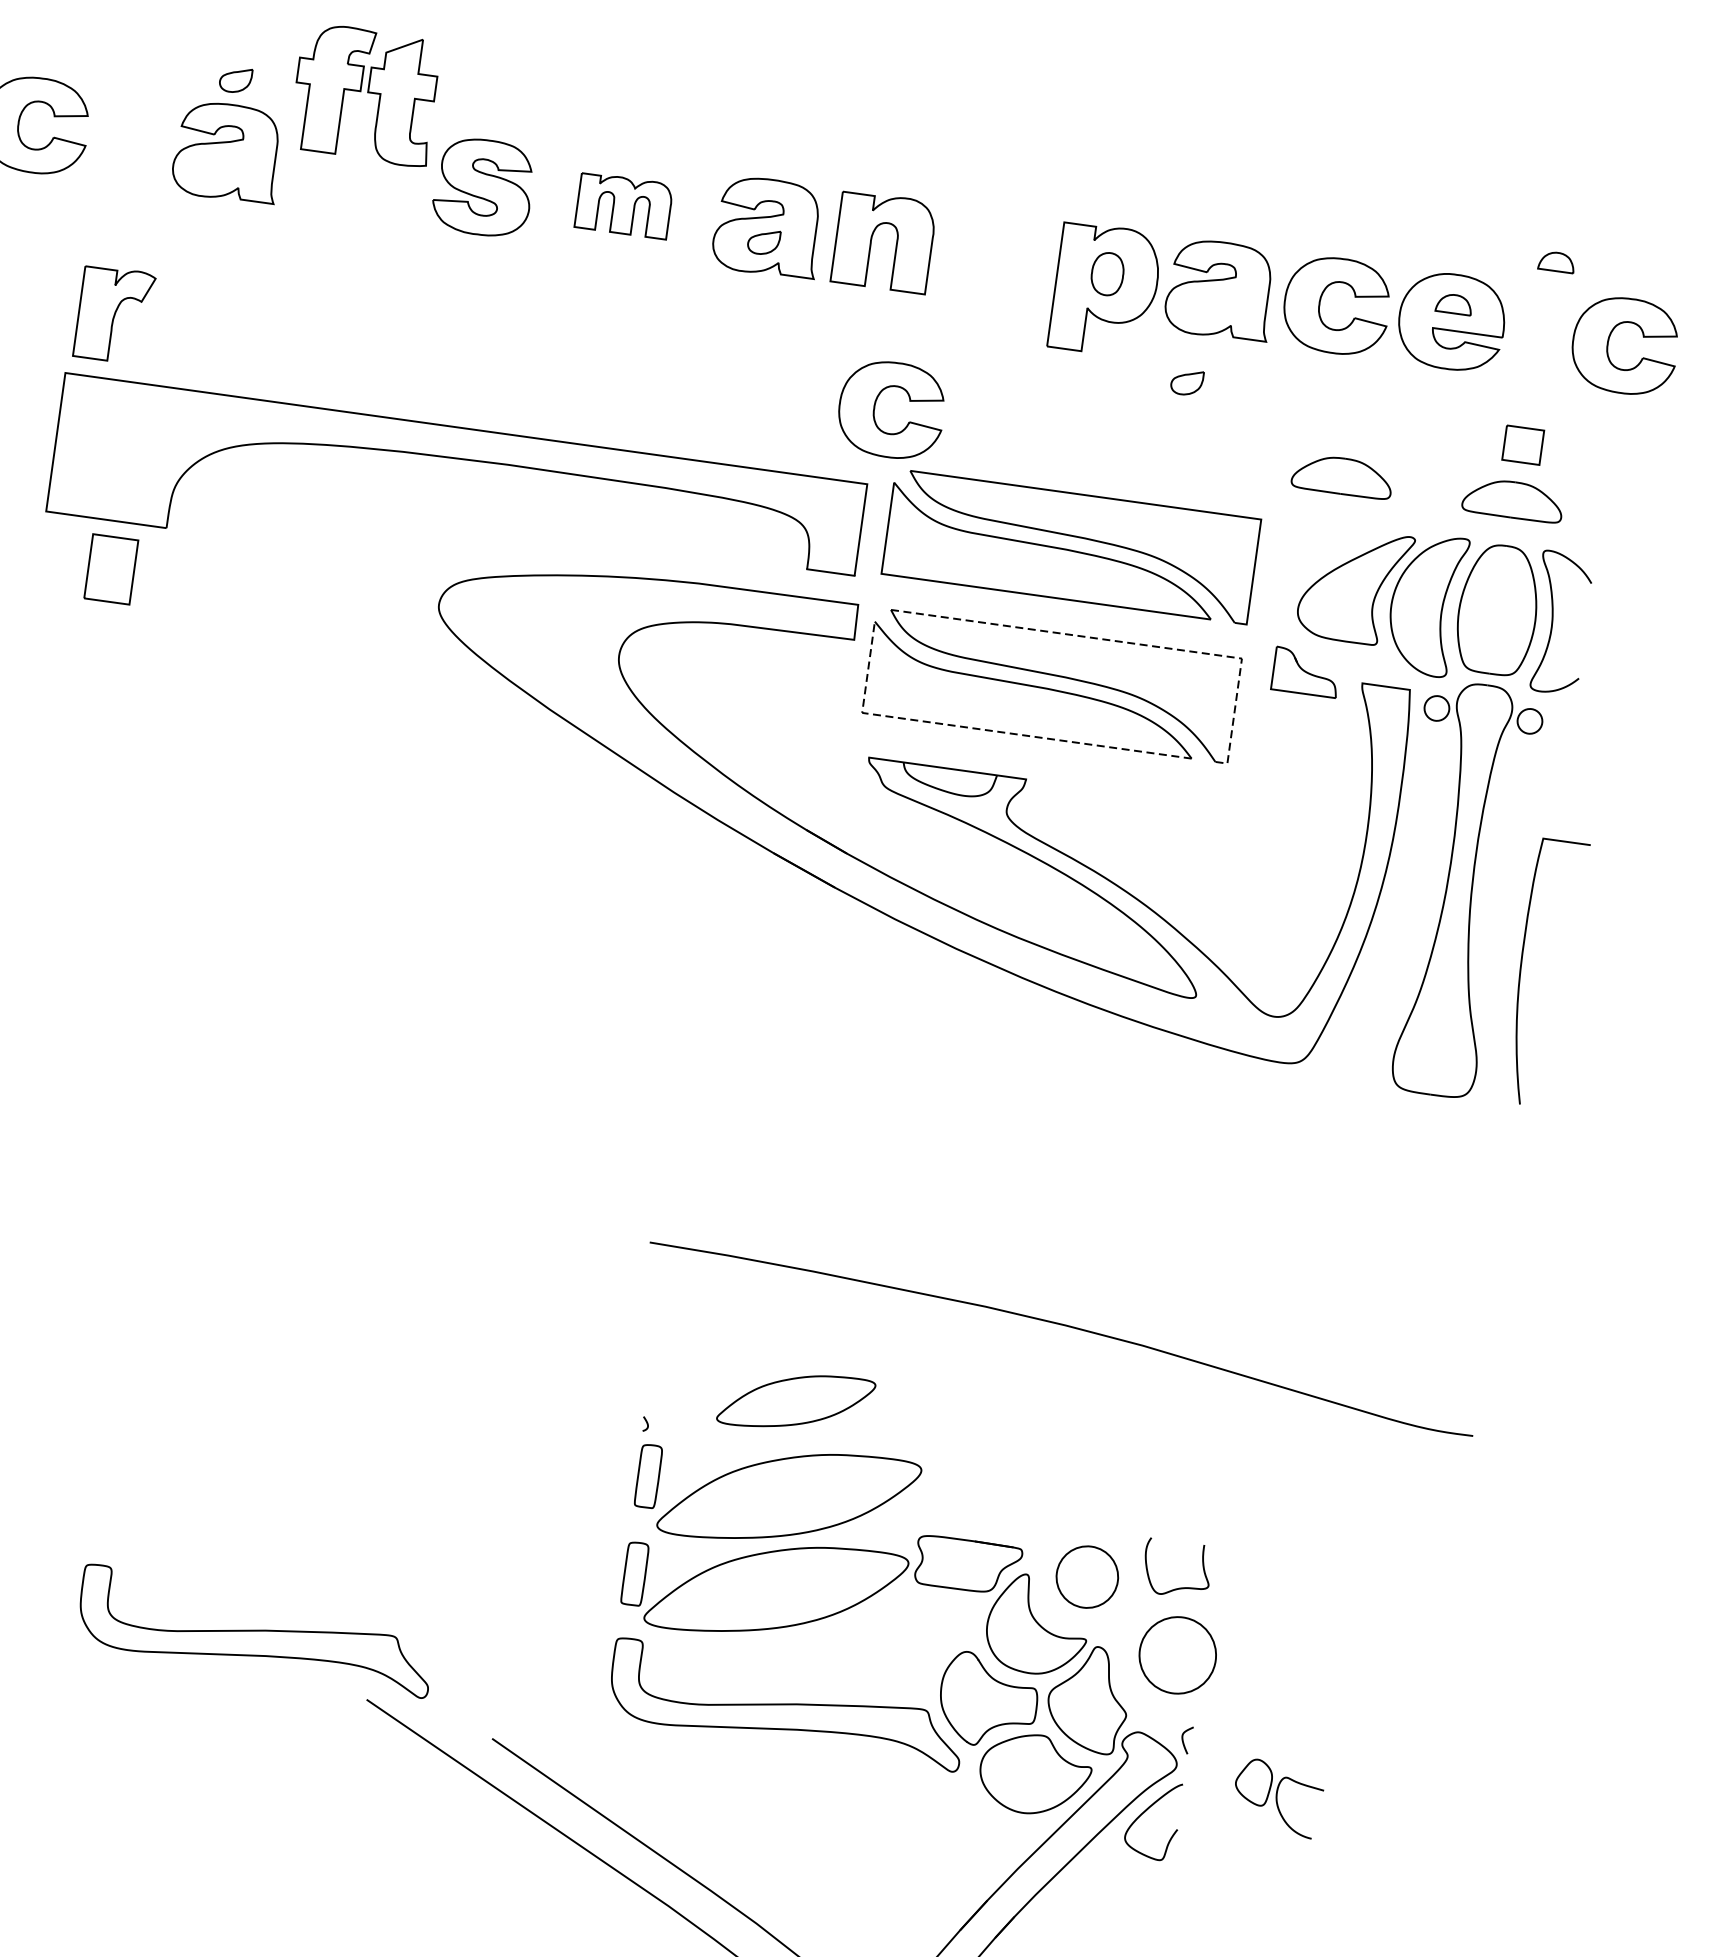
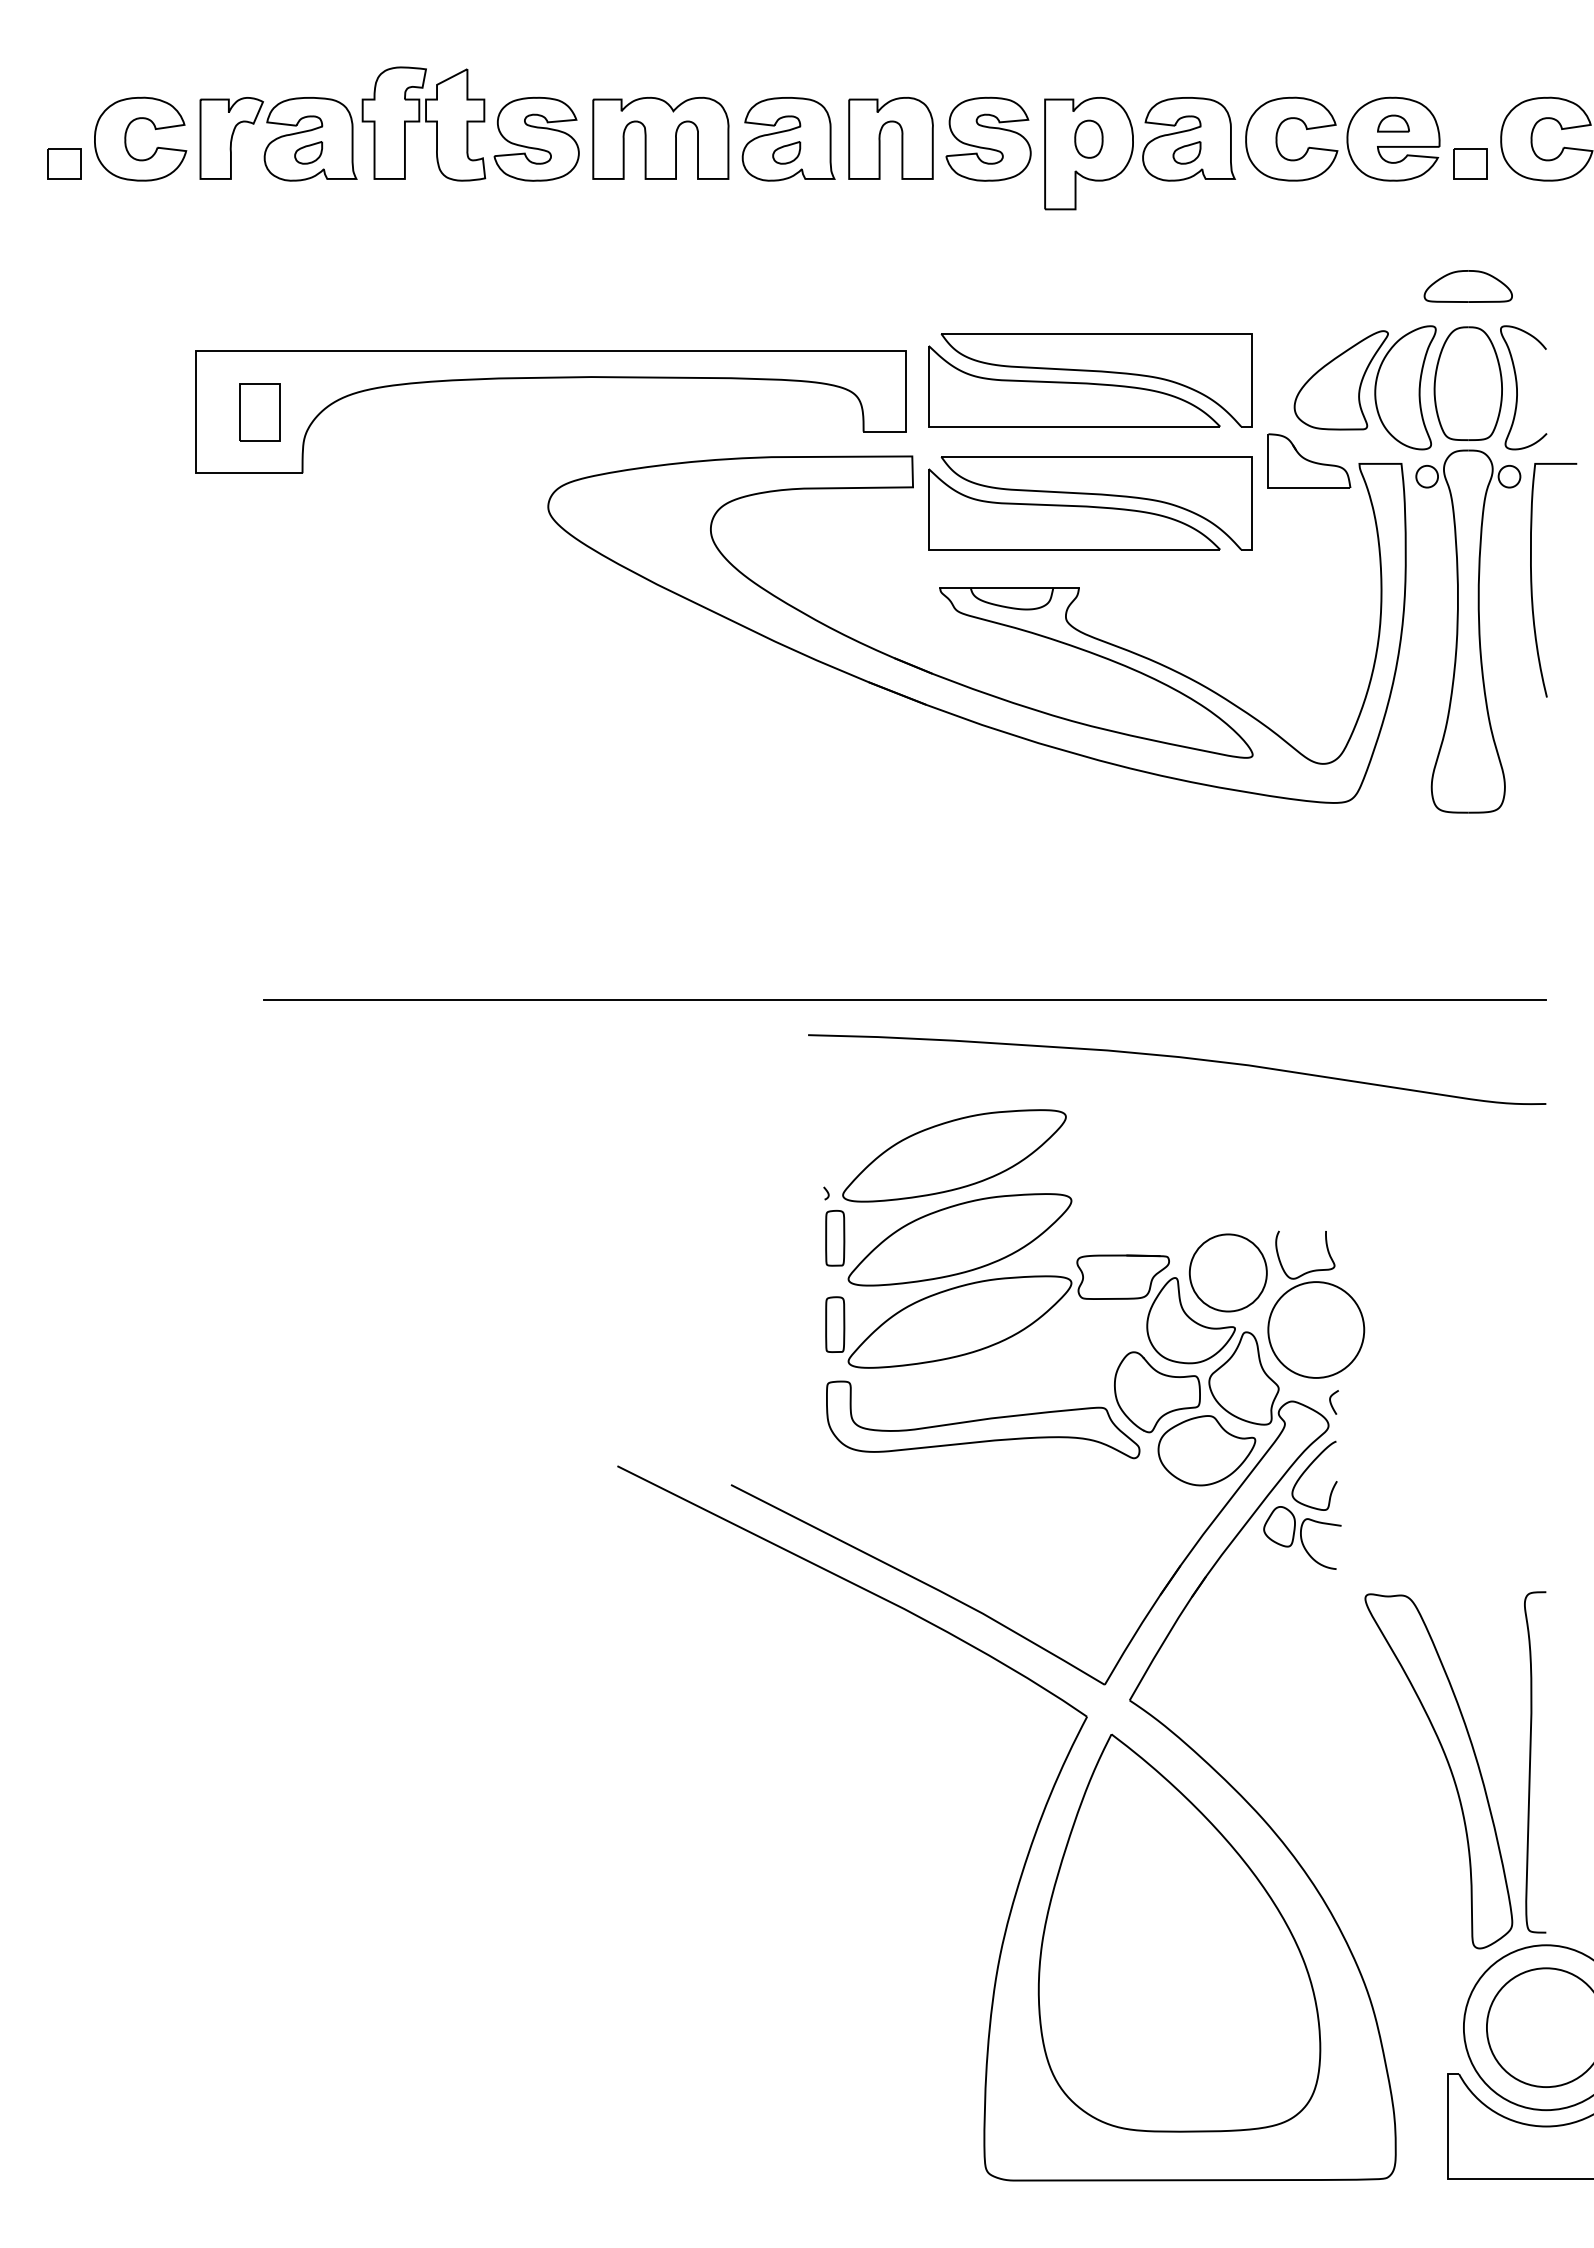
part: (235, 79) -> (308, 152), moved
part: (364, 94) -> (423, 123), moved
part: (623, 204) -> (660, 137), size x1.67
part: (994, 257) -> (988, 138), added
part: (1556, 261) -> (1477, 74), removed
part: (114, 315) -> (231, 138), moved
part: (1186, 382) -> (1186, 152), moved
part: (875, 406) -> (903, 282), removed
part: (1523, 444) -> (1470, 163), moved
part: (1341, 476) -> (1316, 286), removed
part: (111, 569) -> (259, 412), moved
line: (1127, 642) -> (1150, 456), dashed -> solid
part: (1306, 671) -> (1309, 460), size x1.43
line: (980, 729) -> (1033, 549), dashed -> solid
curve: (1521, 969) -> (1532, 580), moved
line: (764, 1218) -> (904, 1000), added
part: (796, 1401) -> (954, 1155), size x1.67
circle: (1086, 1576) -> (1227, 1272), size x1.43
part: (256, 1630) -> (513, 1419), removed
circle: (1178, 1654) -> (1316, 1329), size x1.43
part: (1278, 1797) -> (1302, 1537), moved

